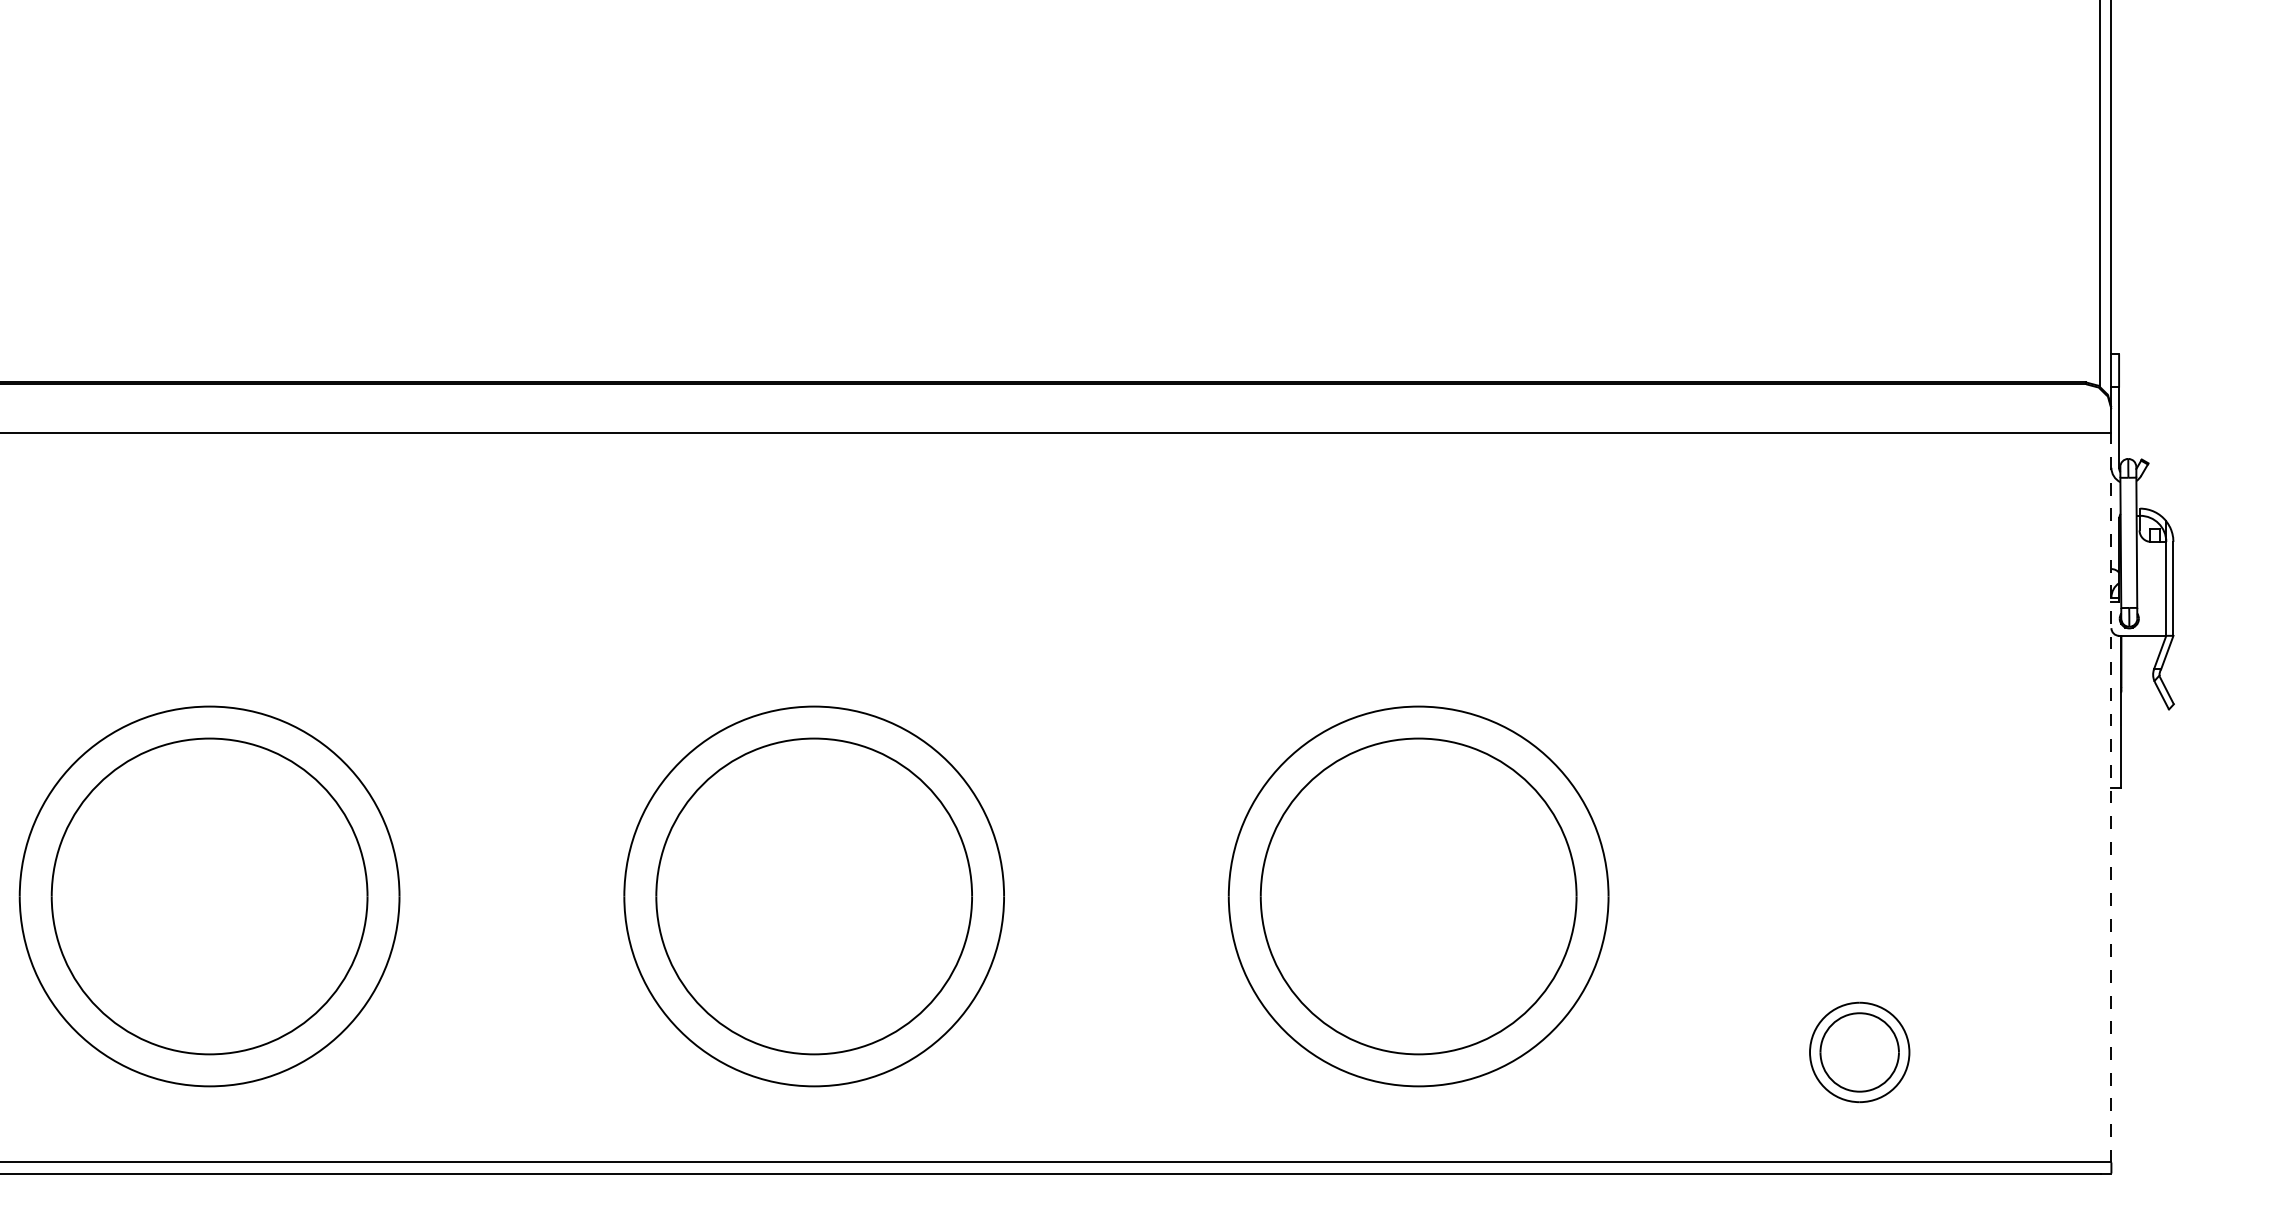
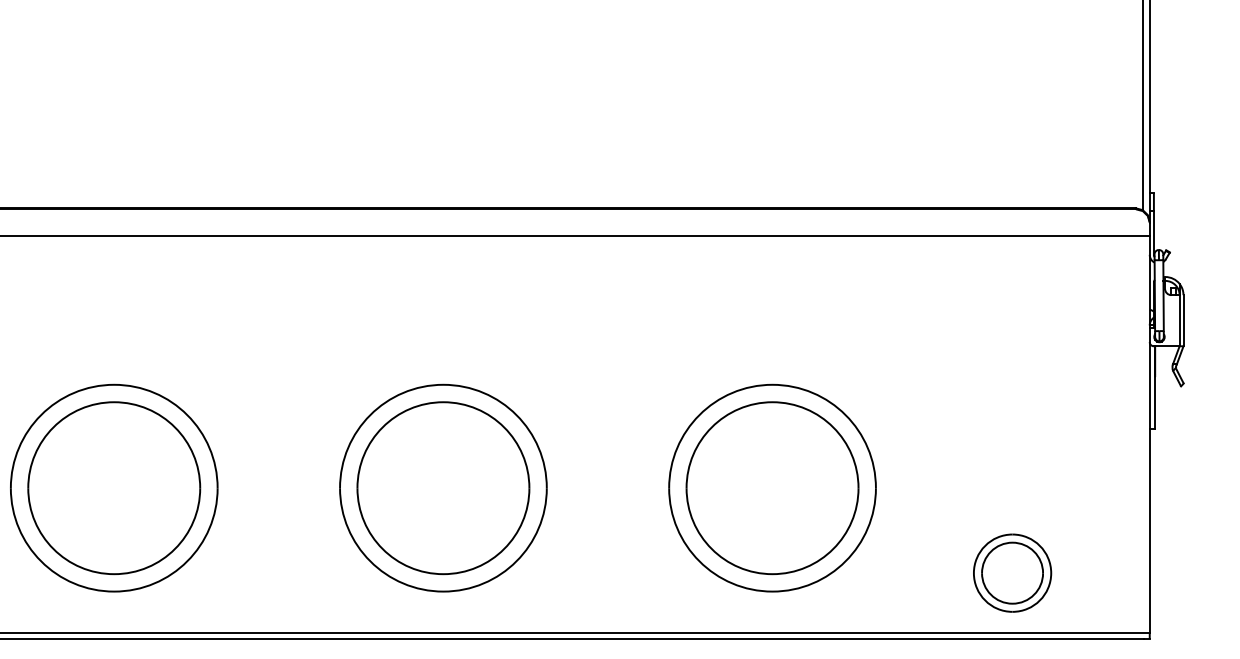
line: (2110, 797) -> (1149, 434), dashed -> solid
part: (1859, 1051) -> (1012, 572), size x1.43

